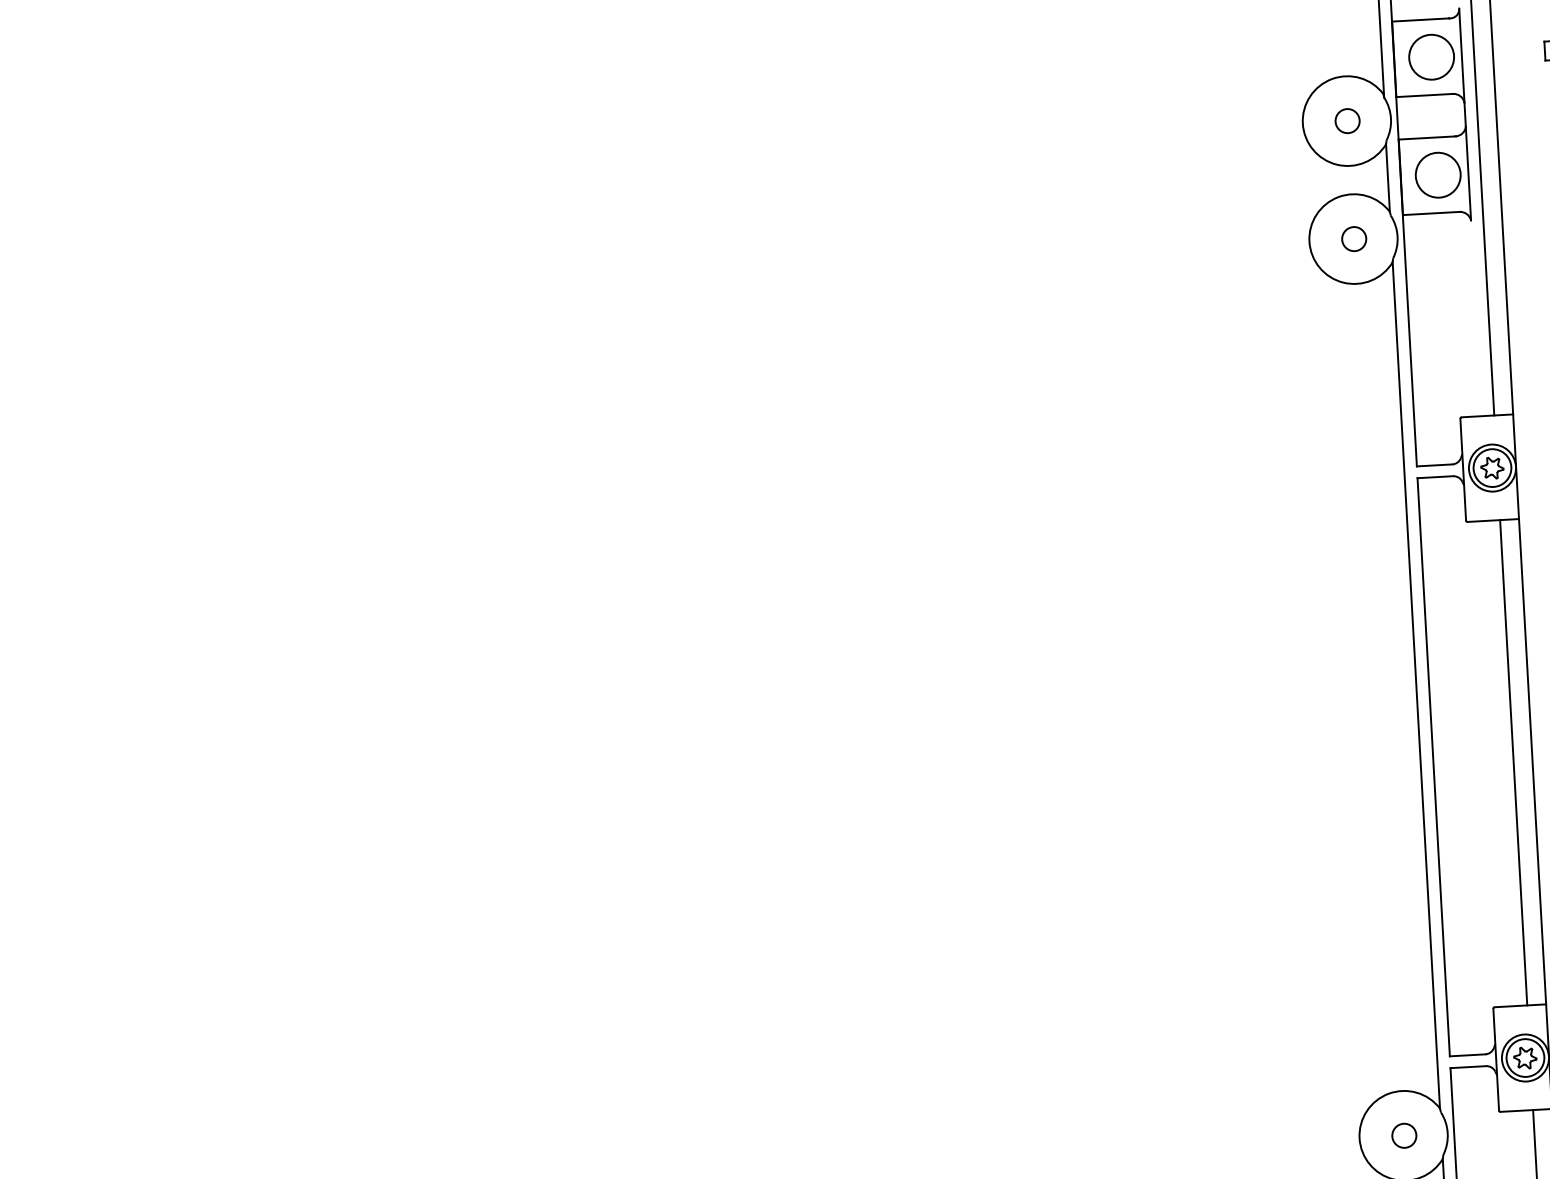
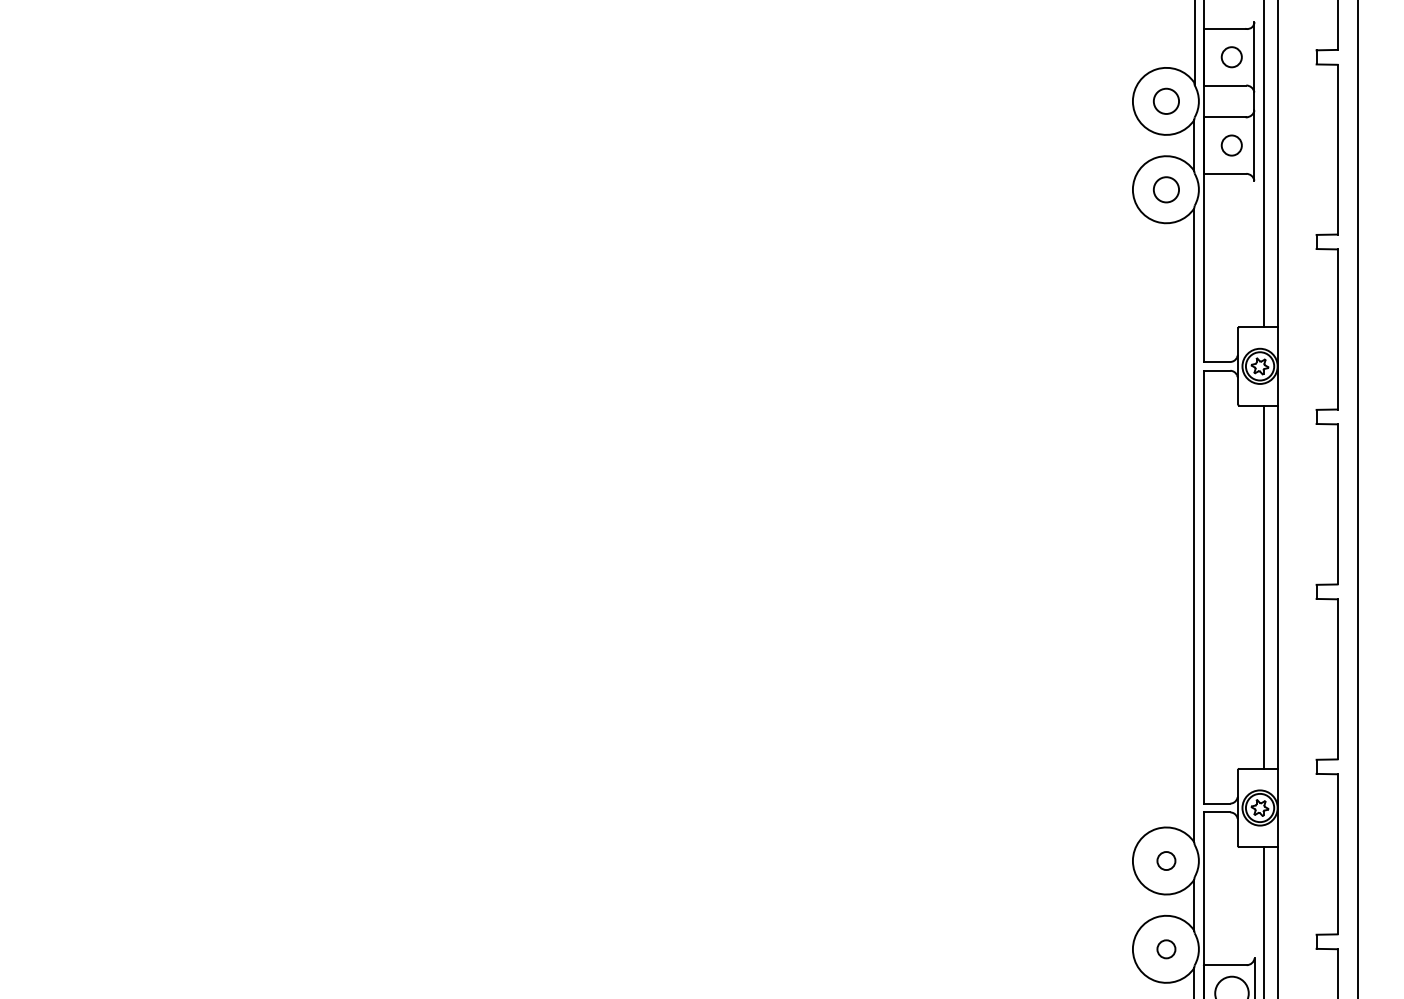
circle: (1431, 57) -> (1231, 57), size x0.6
circle: (1347, 121) -> (1166, 101), size x1.4
circle: (1437, 175) -> (1231, 145), size x0.6
circle: (1354, 238) -> (1166, 189), size x1.4

